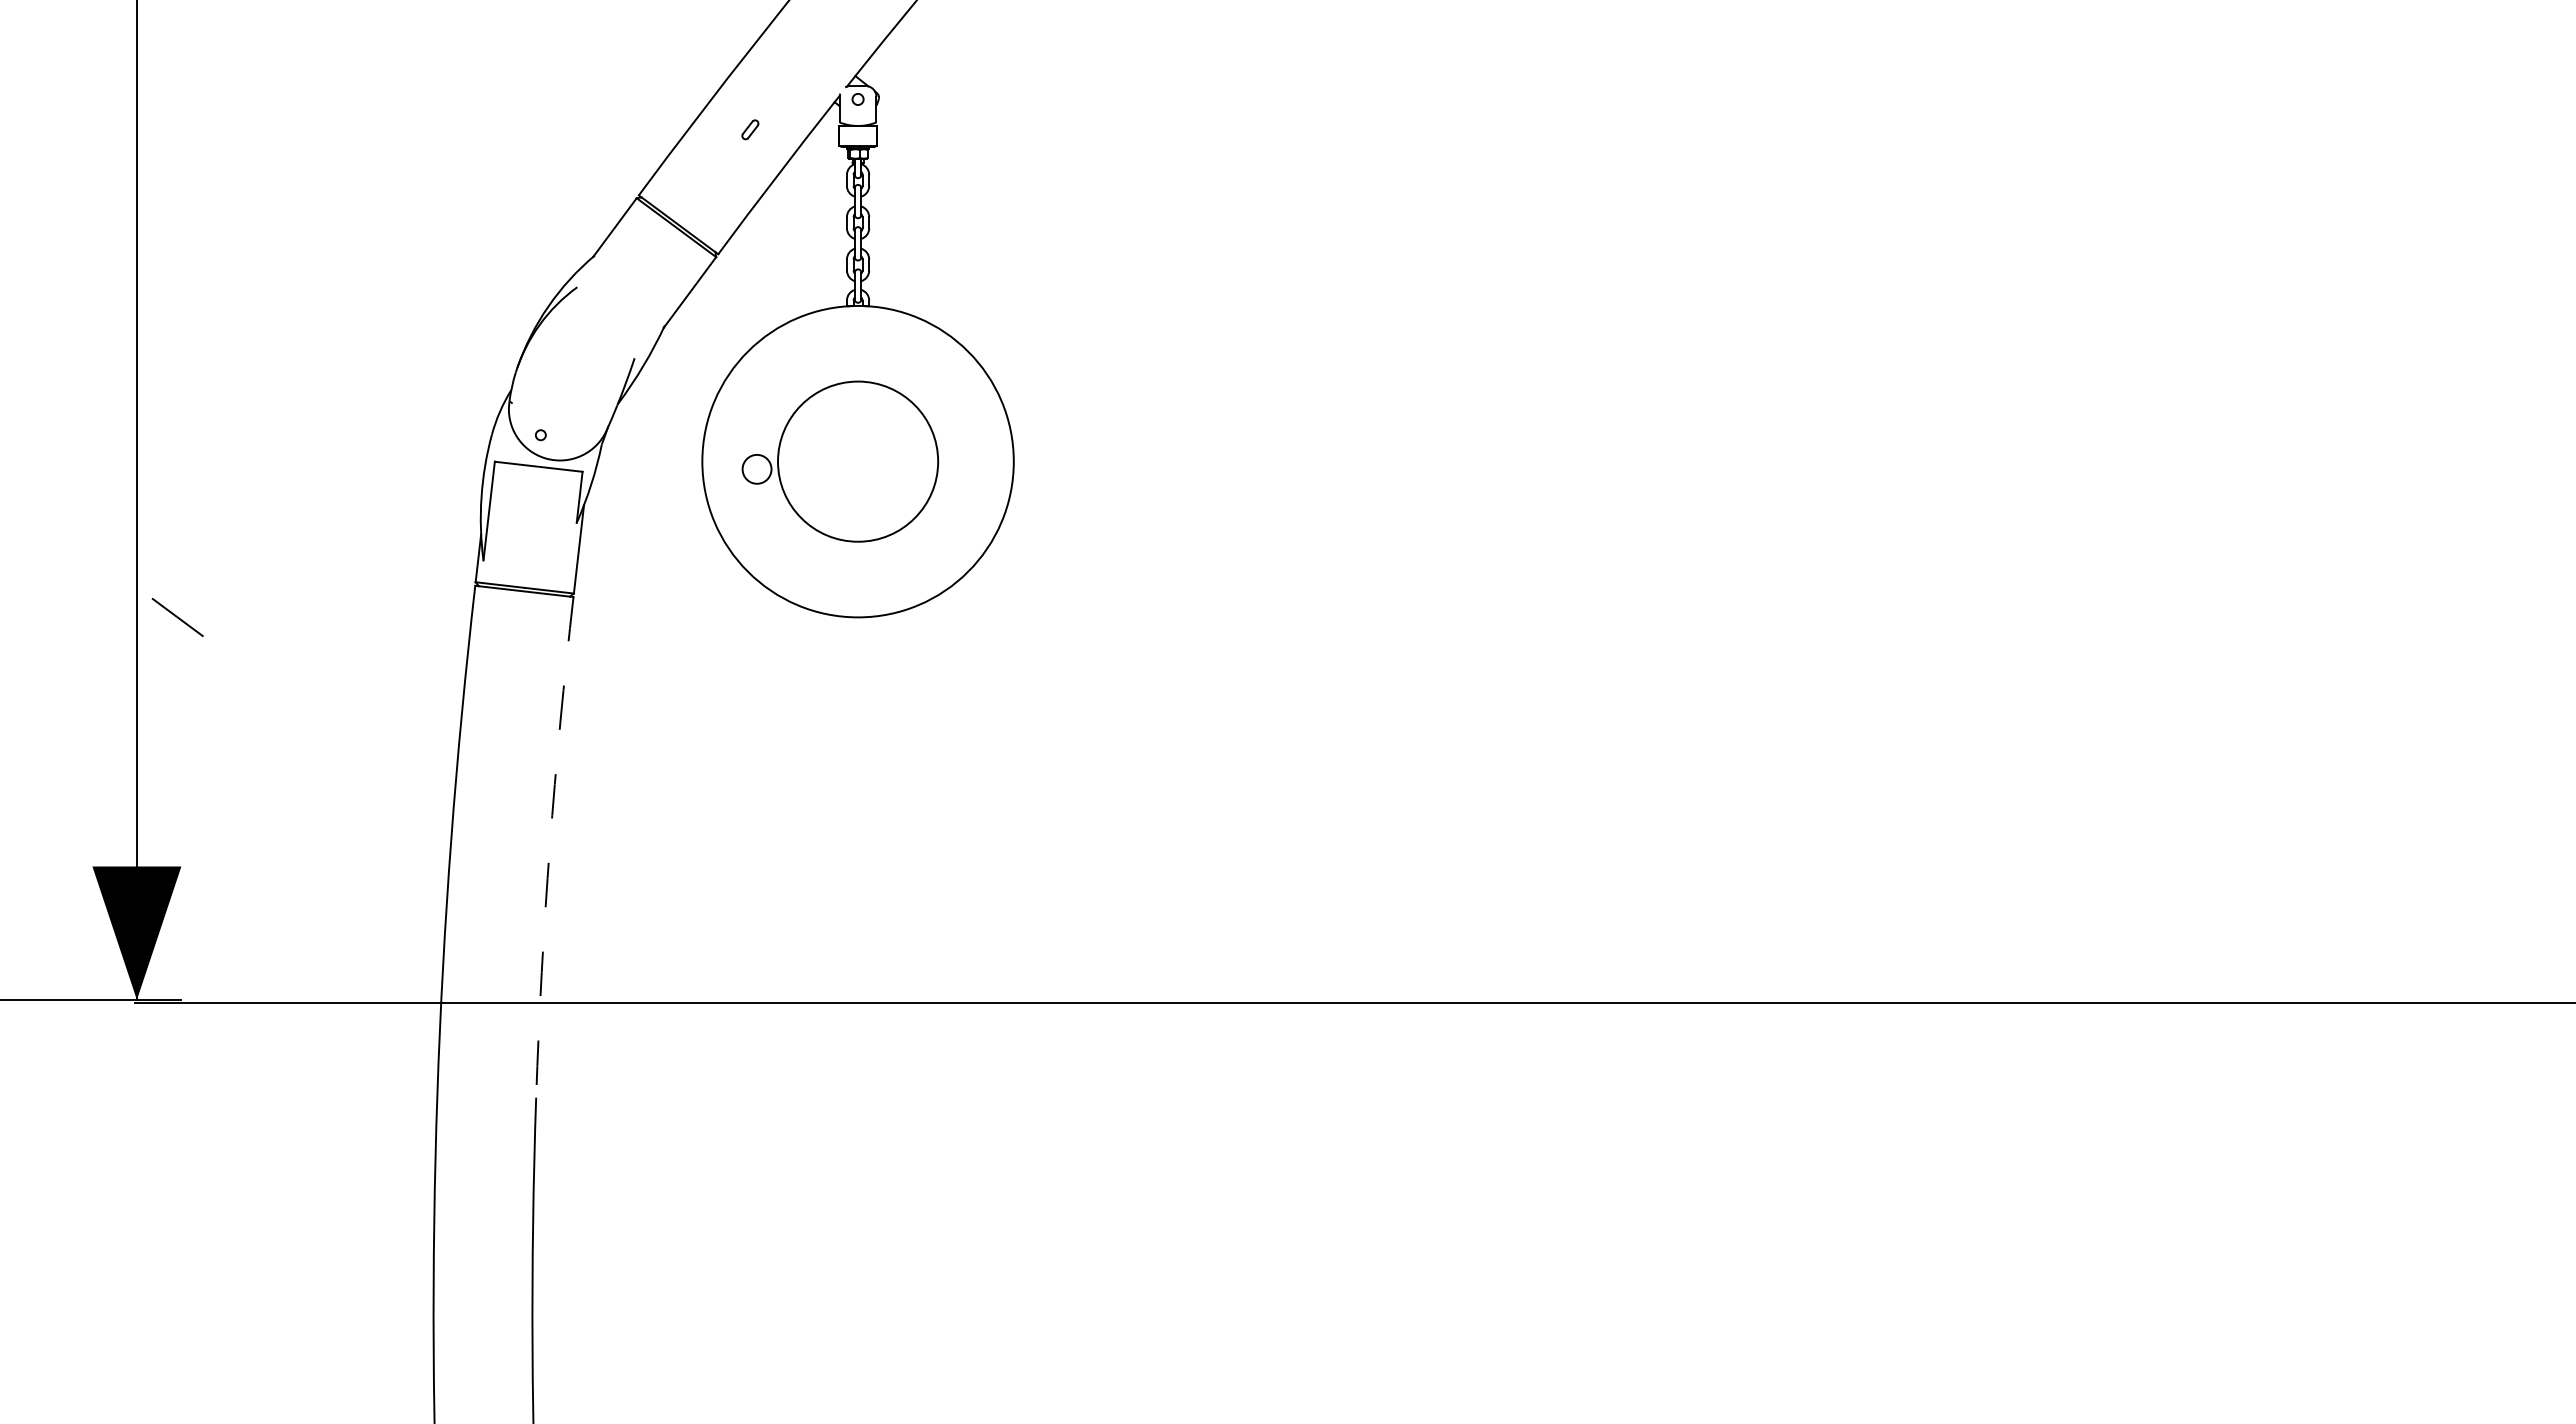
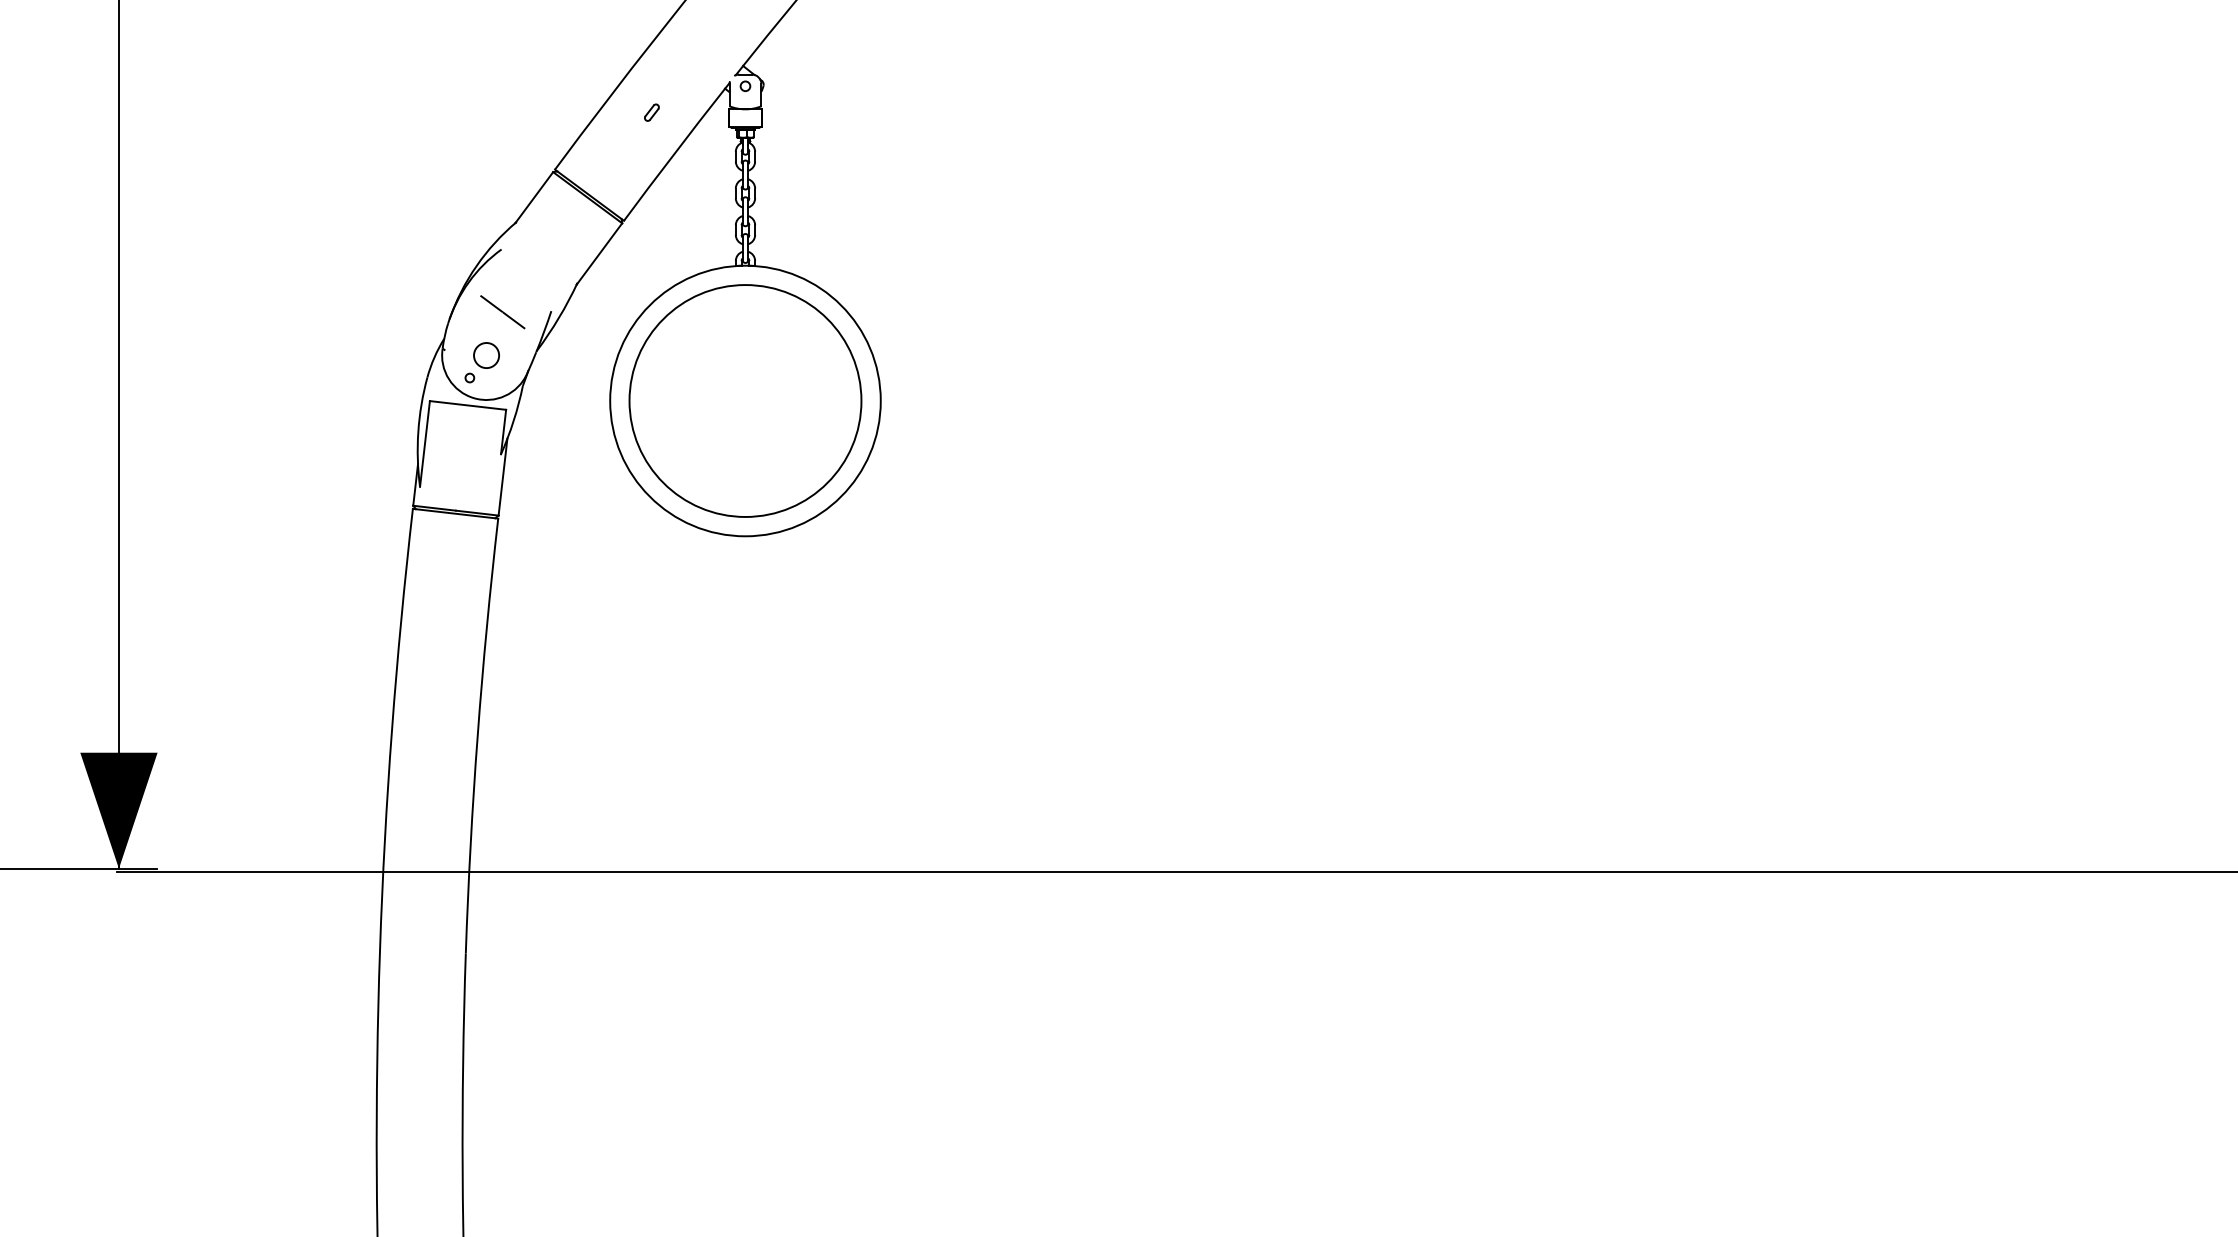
circle: (857, 461) -> (744, 400), size x1.67
circle: (756, 469) -> (486, 355), moved
line: (177, 616) -> (502, 311), moved
arc: (549, 847) -> (477, 736), dashed -> solid

